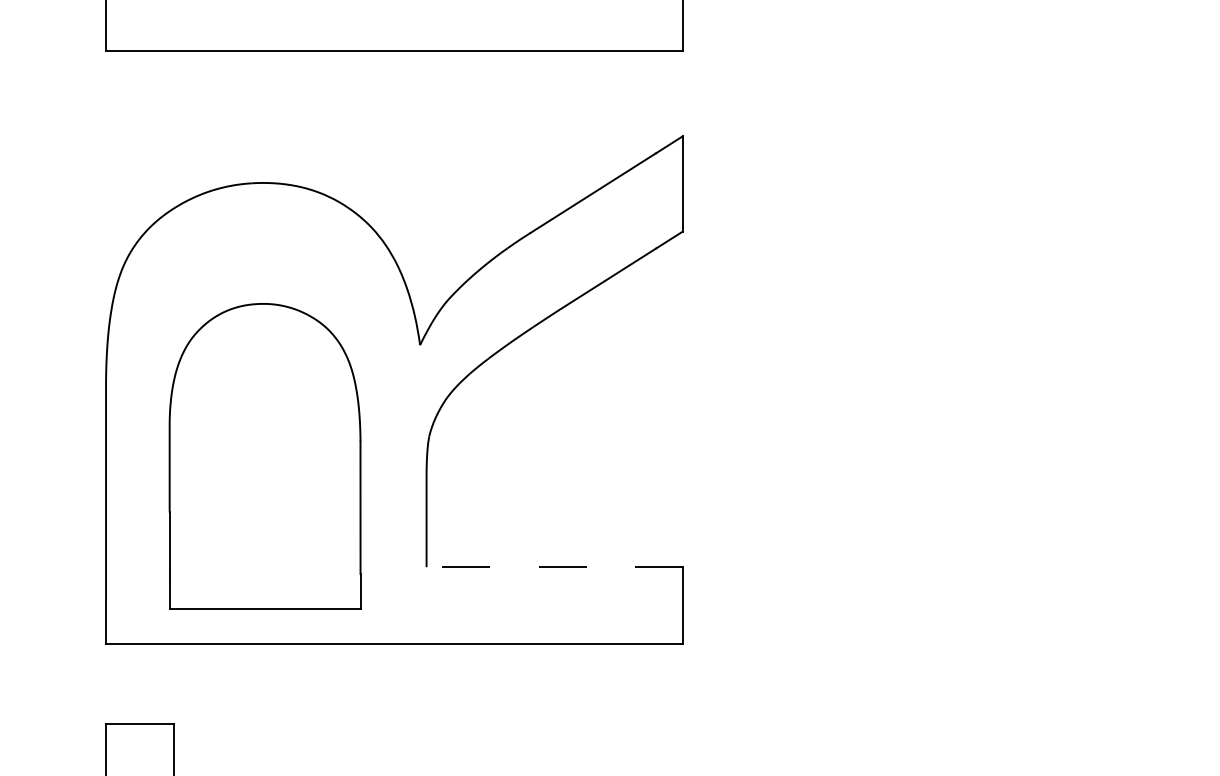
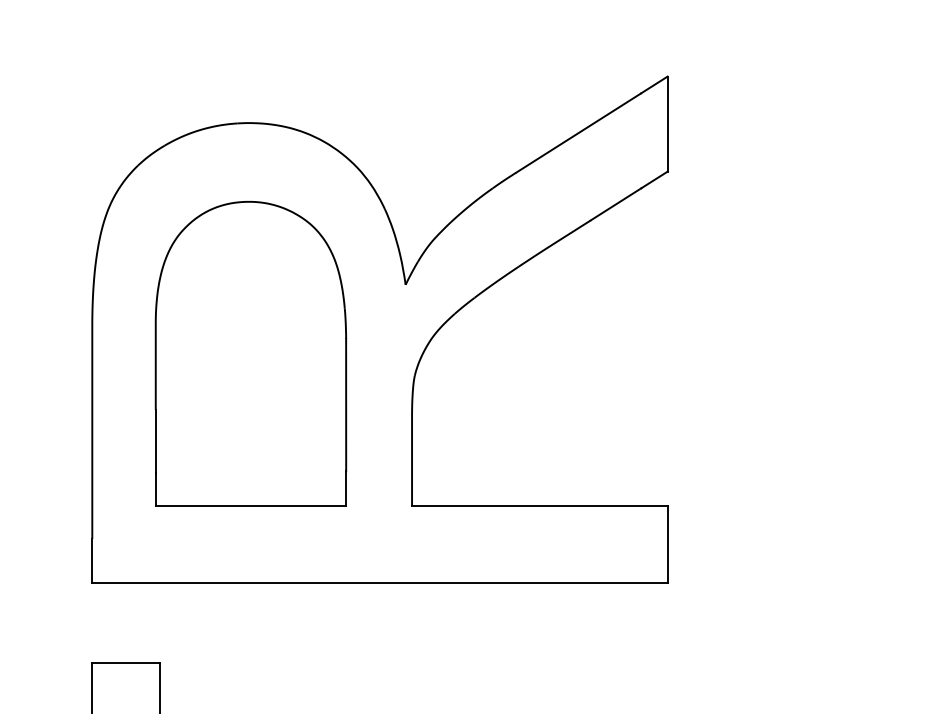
part: (264, 456) -> (250, 354), moved
line: (554, 567) -> (539, 506), dashed -> solid

